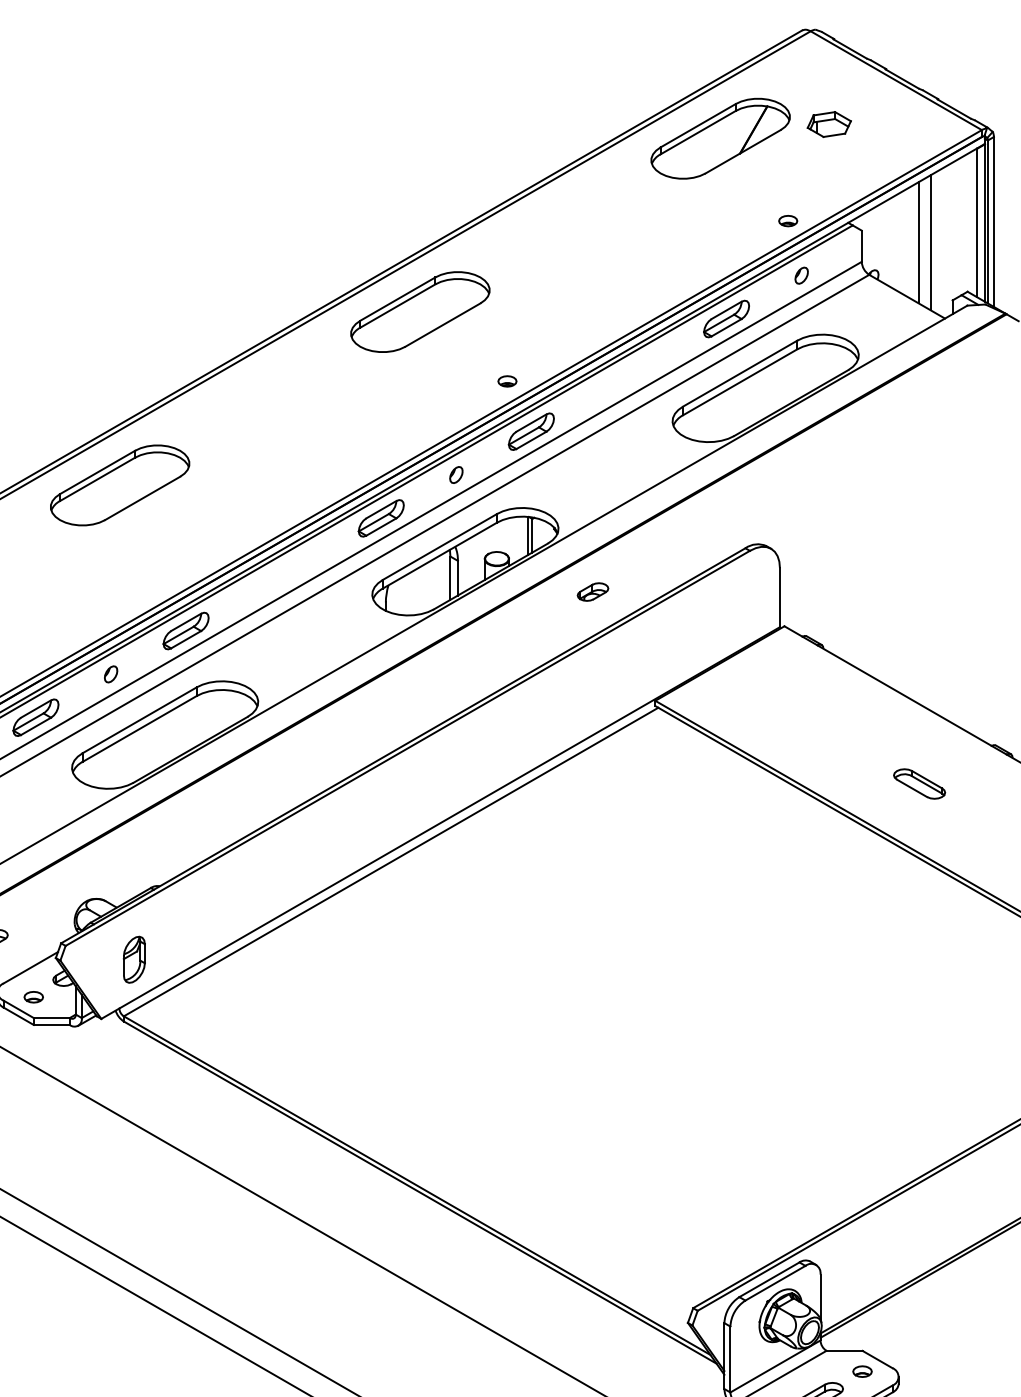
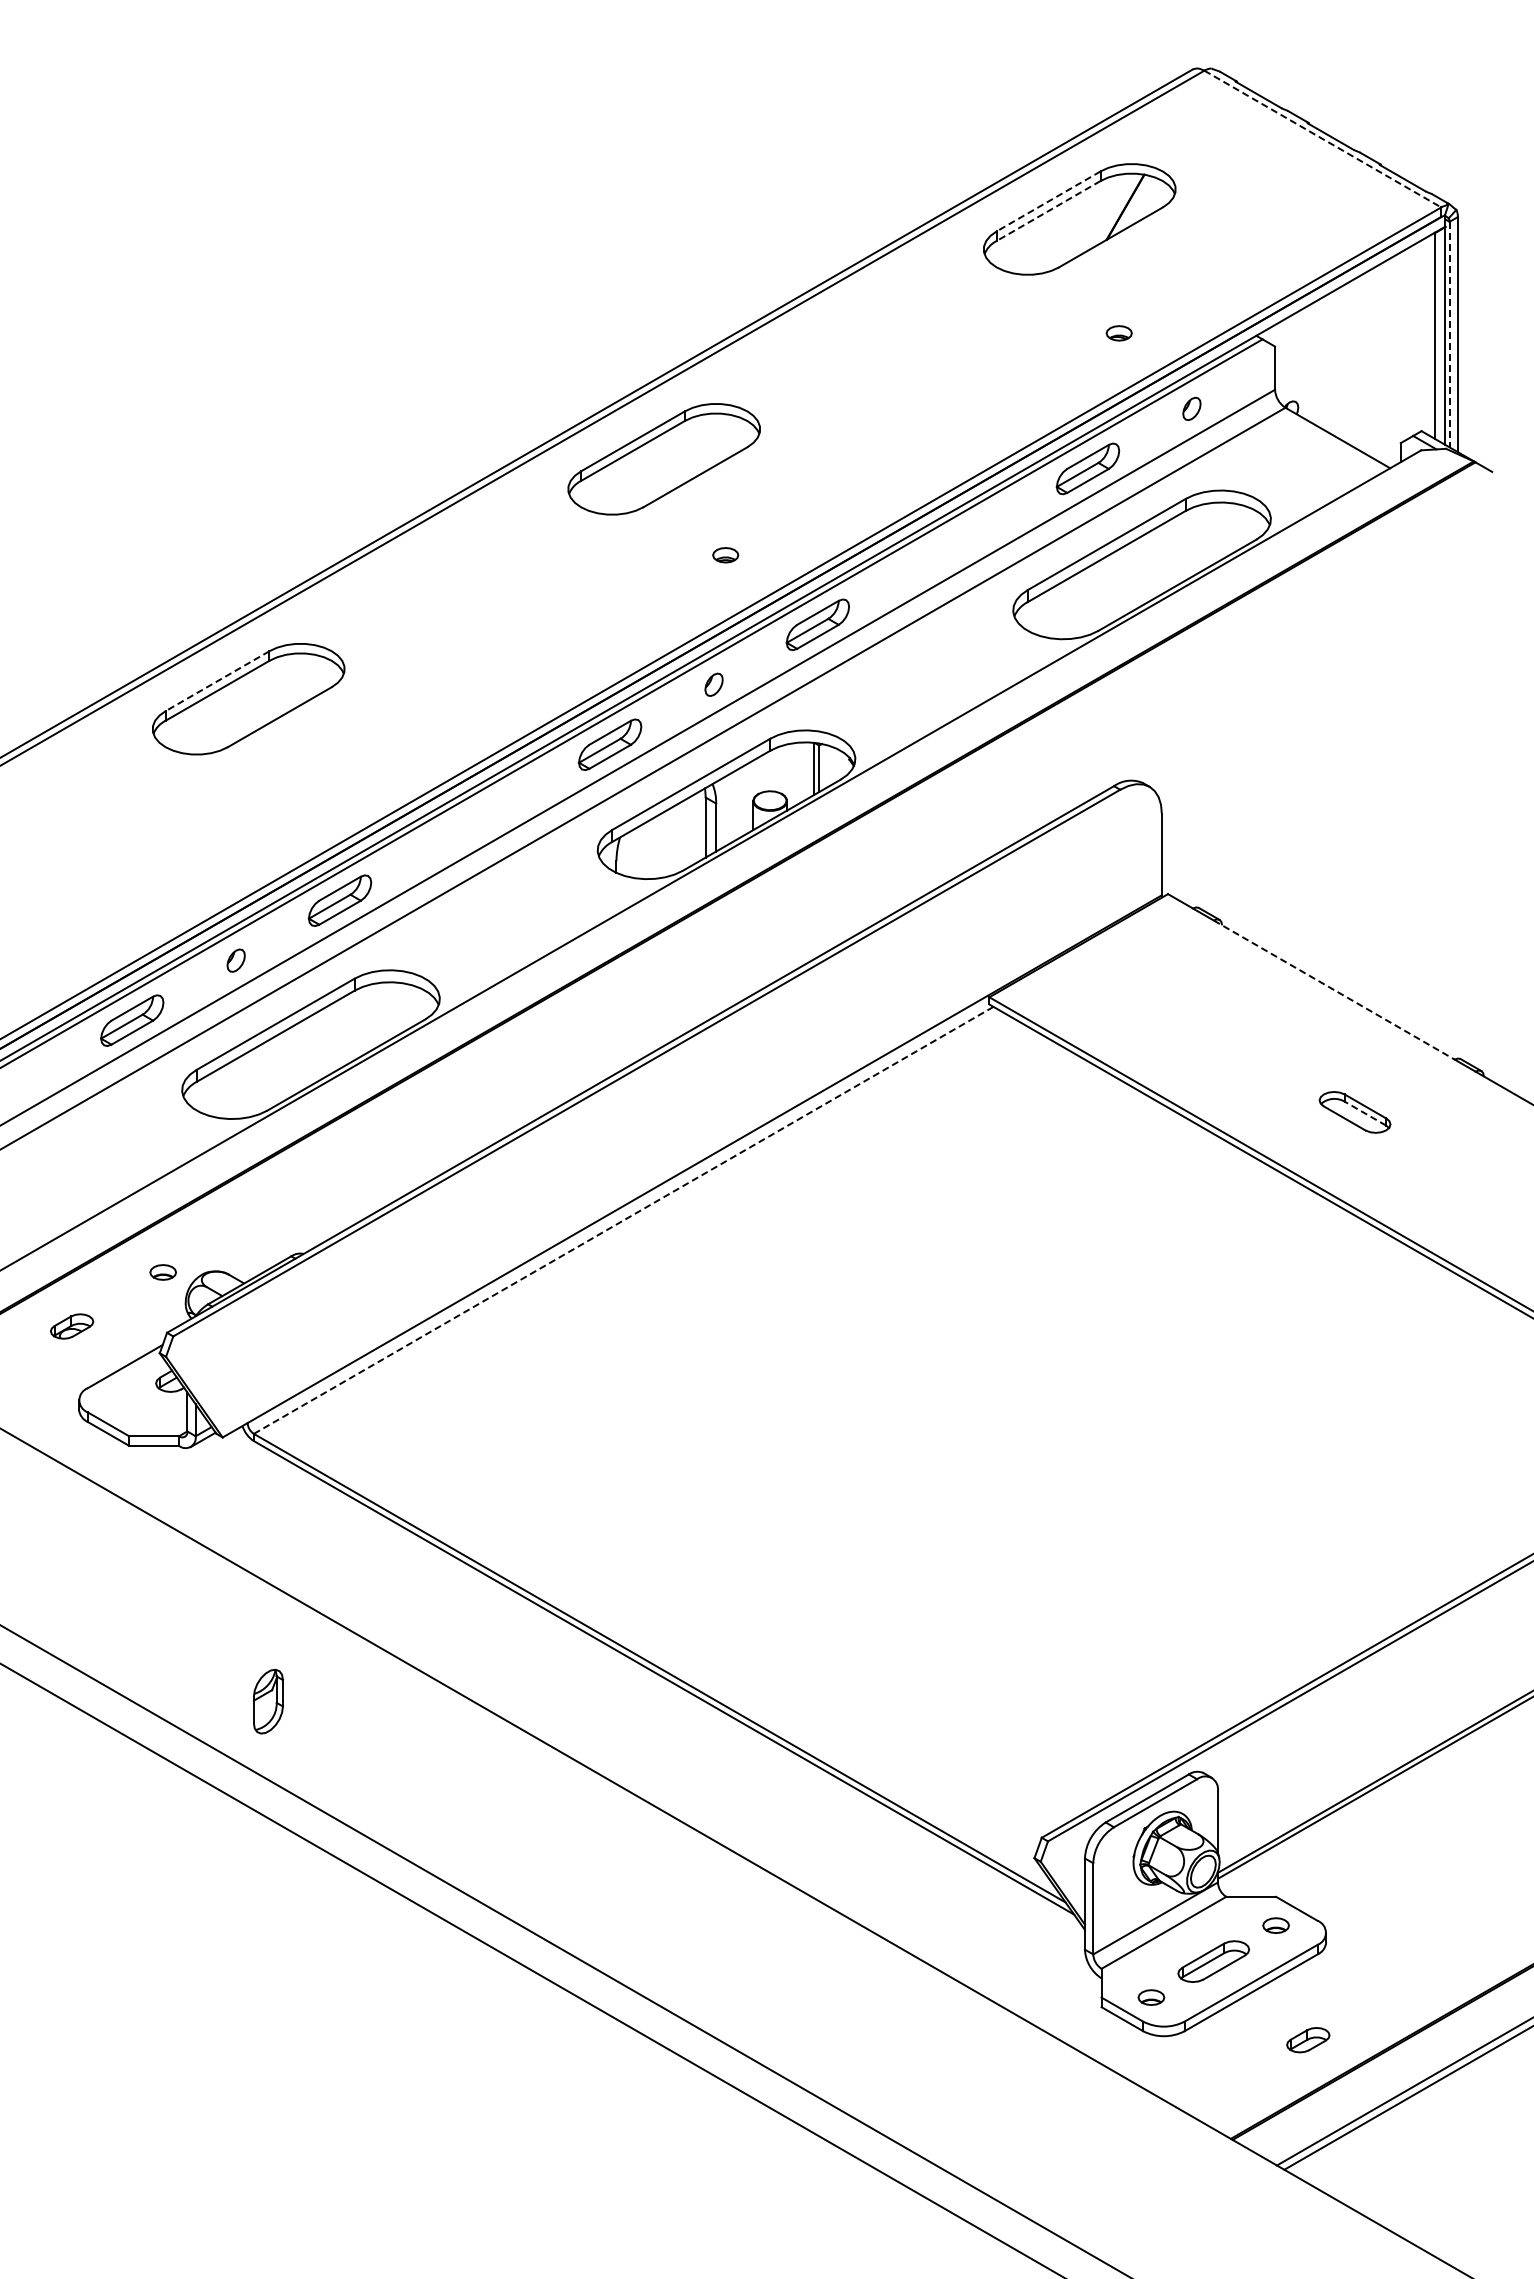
line: (896, 81) -> (1322, 139), solid -> dashed
part: (829, 124) -> (1230, 199), removed
line: (698, 125) -> (1048, 201), solid -> dashed
line: (698, 133) -> (1048, 211), solid -> dashed
part: (787, 221) -> (1118, 333), moved
line: (987, 221) -> (1449, 334), solid -> dashed
line: (919, 242) -> (1354, 363), removed
line: (930, 242) -> (1370, 362), removed
part: (507, 381) -> (725, 555), moved
line: (97, 472) -> (217, 681), solid -> dashed
part: (593, 591) -> (903, 846), removed
line: (904, 695) -> (1334, 990), solid -> dashed
line: (927, 784) -> (1365, 1113), solid -> dashed
line: (391, 862) -> (624, 1220), solid -> dashed
part: (133, 959) -> (267, 1701), moved
part: (33, 997) -> (162, 1272), moved

